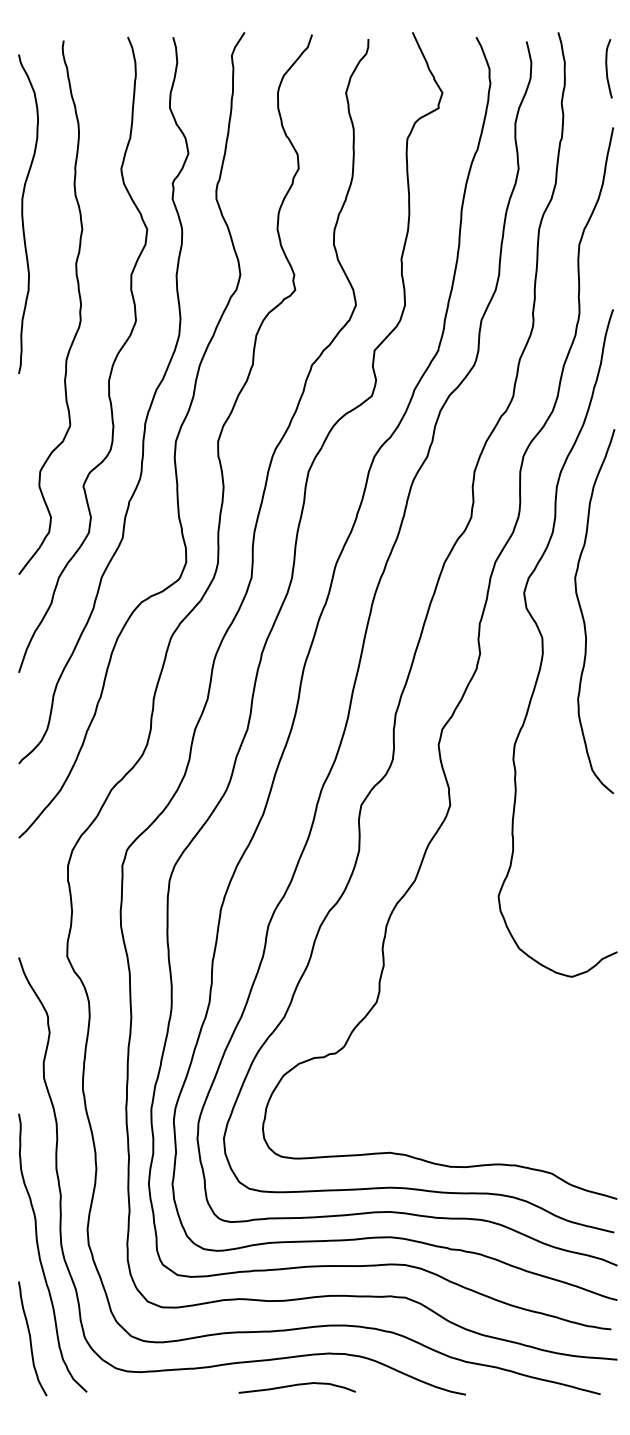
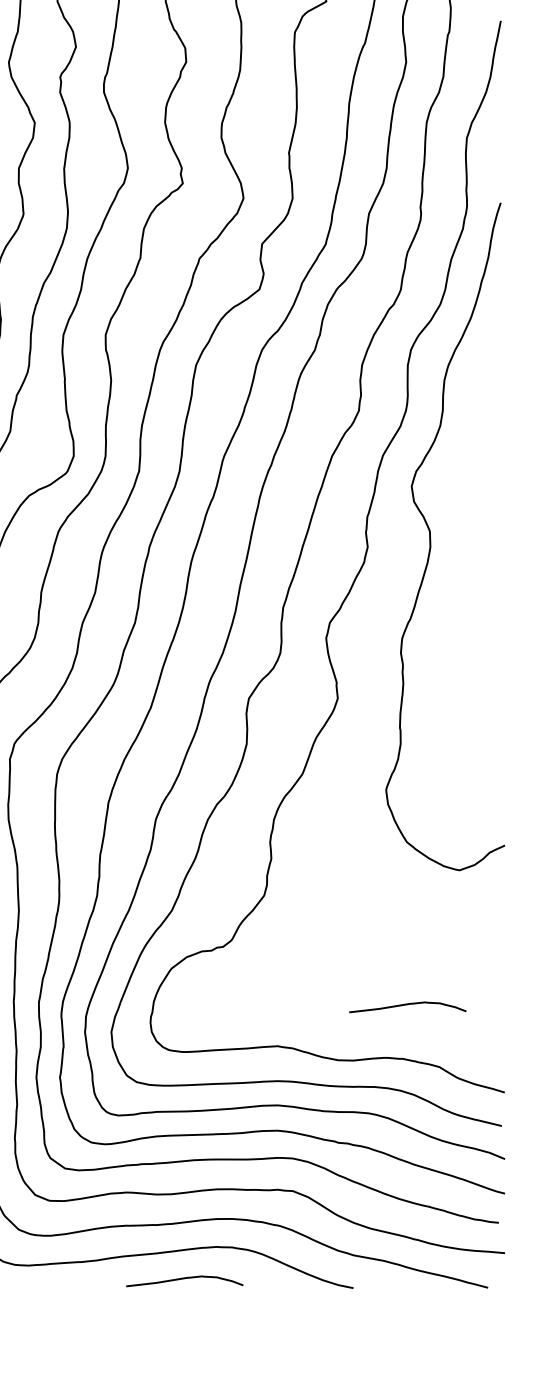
curve: (583, 614) -> (471, 507), removed
curve: (519, 1111) -> (407, 1004), added

